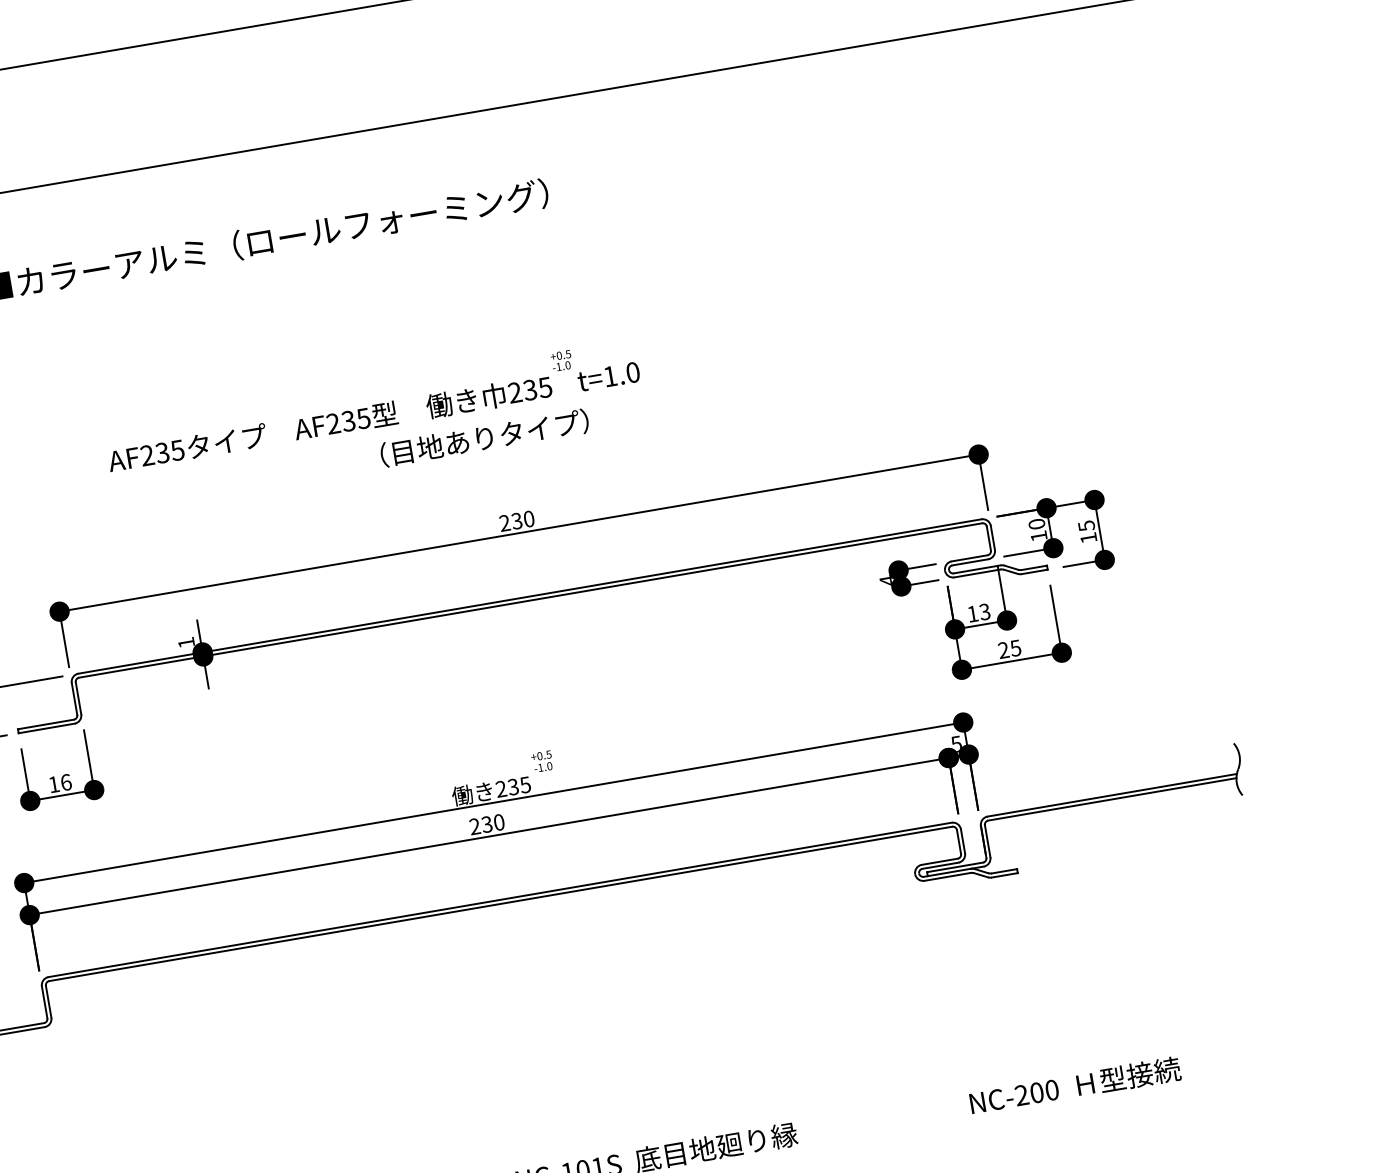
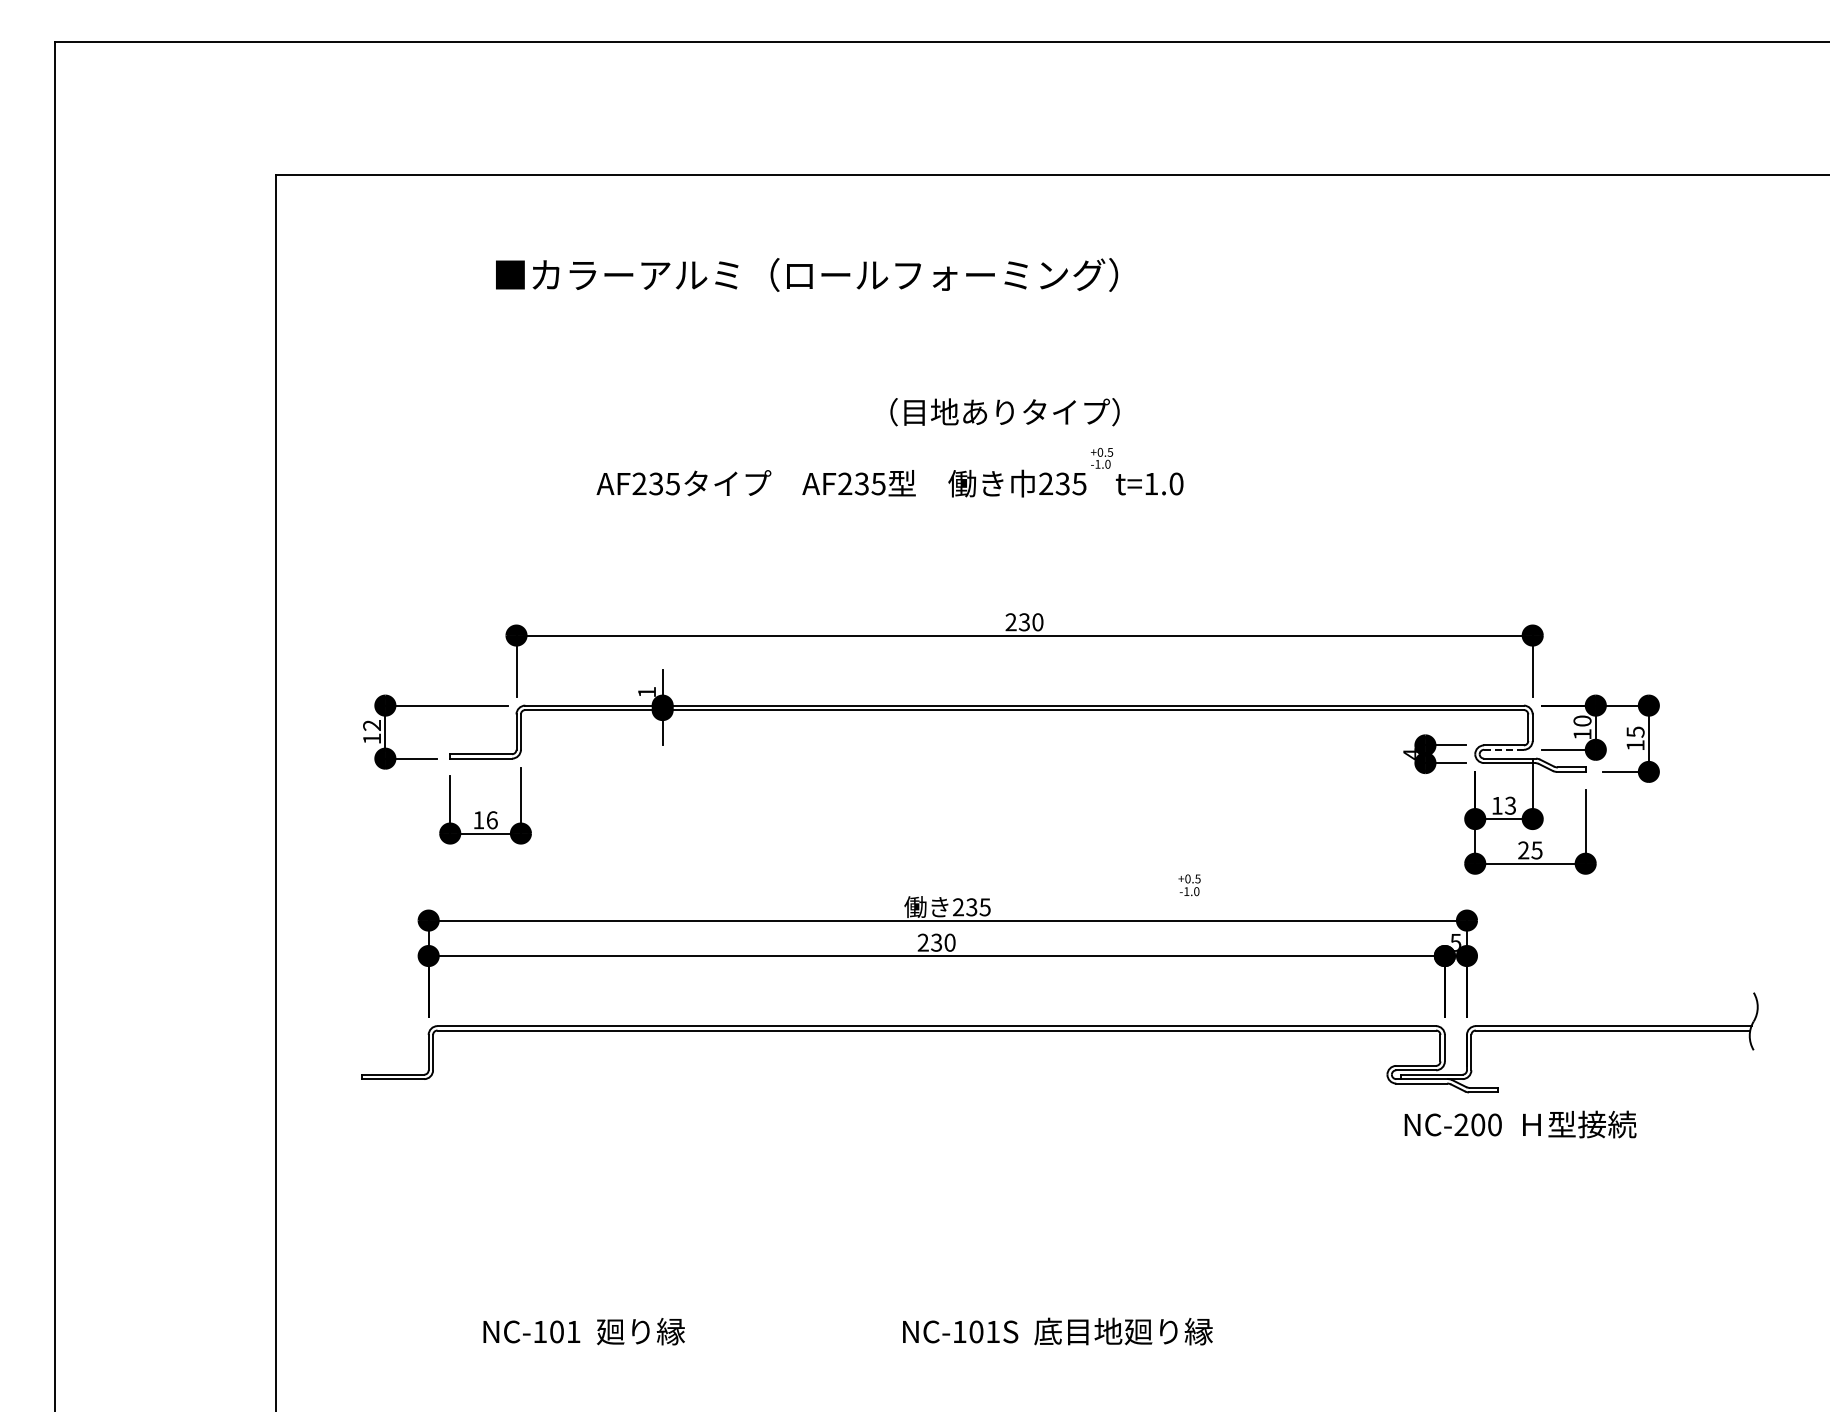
text: (484, 438) -> (1004, 412), moved
line: (969, 562) -> (1503, 749), solid -> dashed
text: (542, 761) -> (1189, 885), moved
text: (1075, 1085) -> (1520, 1124), moved

